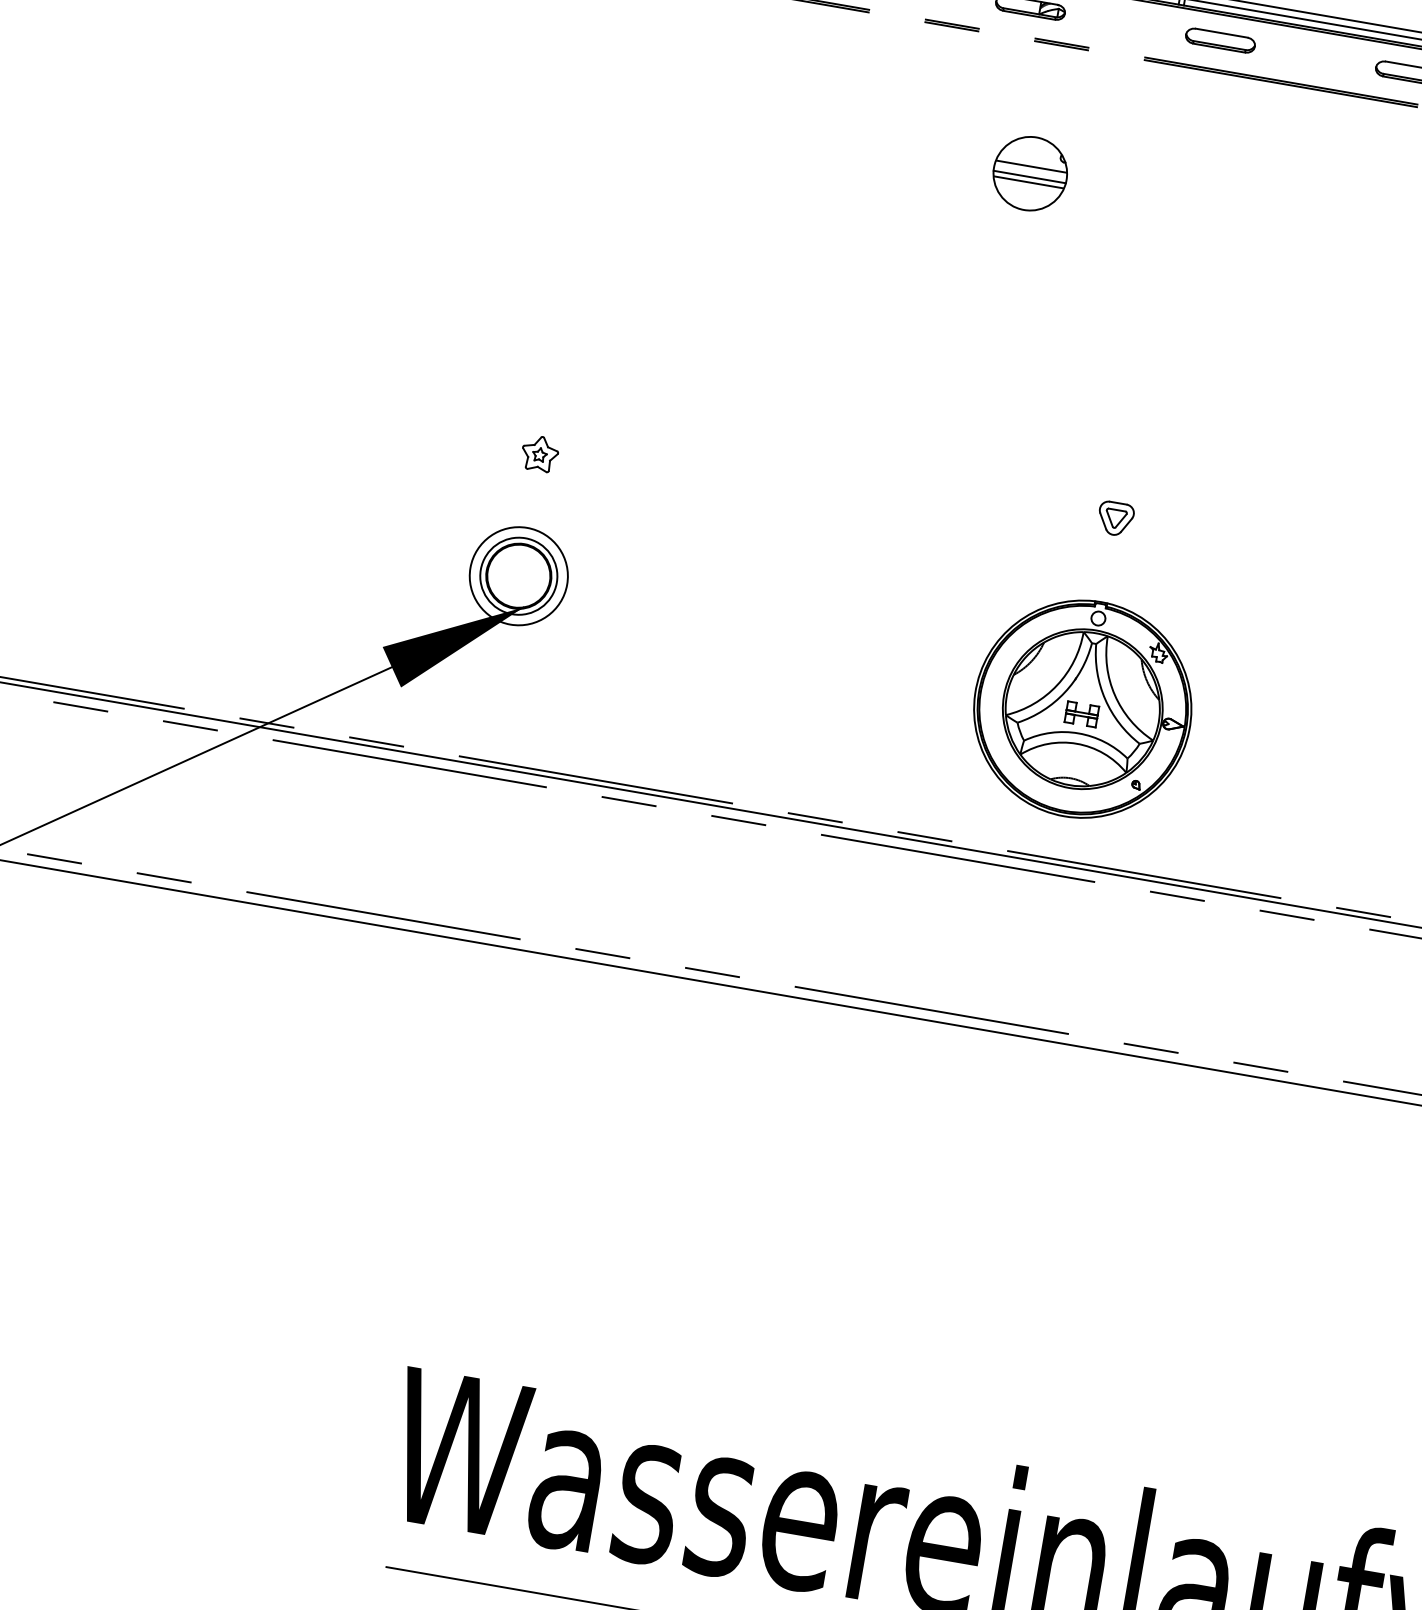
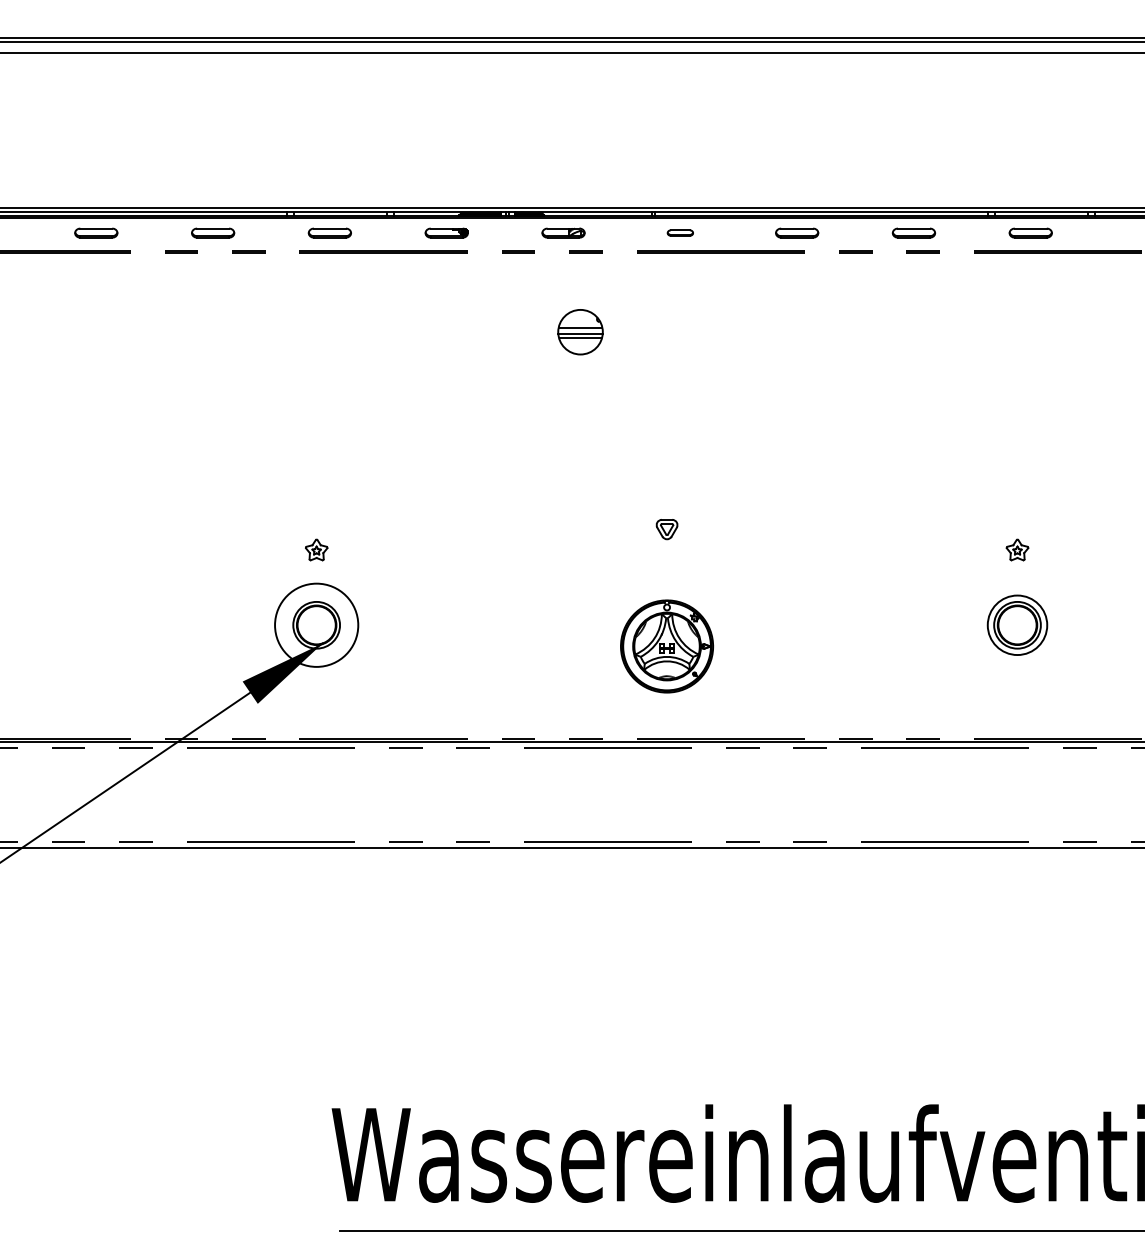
part: (1220, 39) -> (680, 232), size x0.6
circle: (518, 576) -> (316, 625), size x1.4
part: (1081, 709) -> (666, 646), size x0.7

